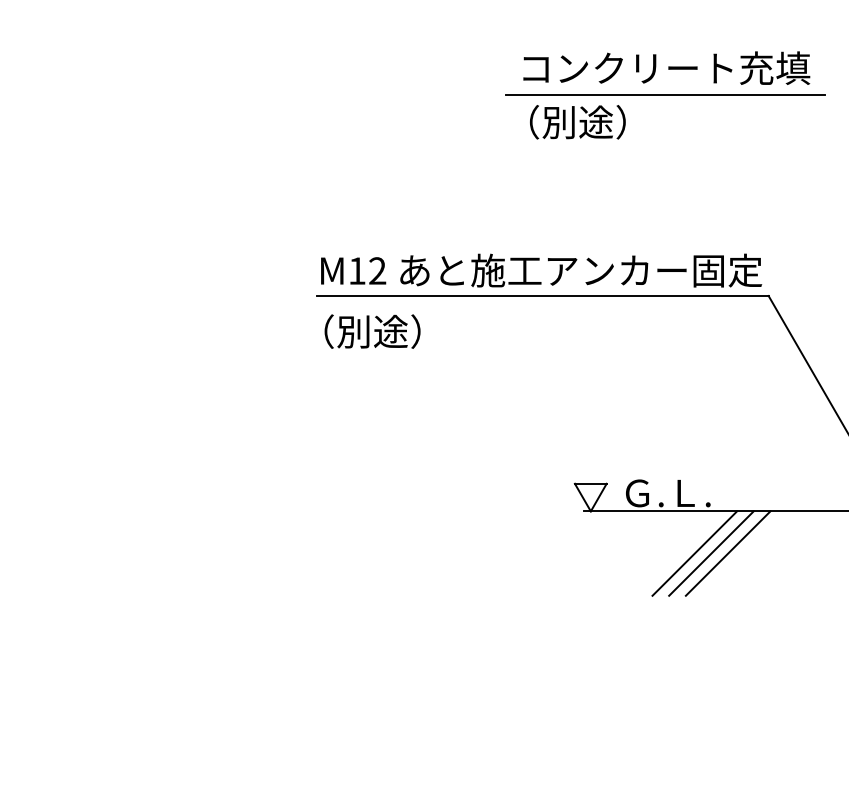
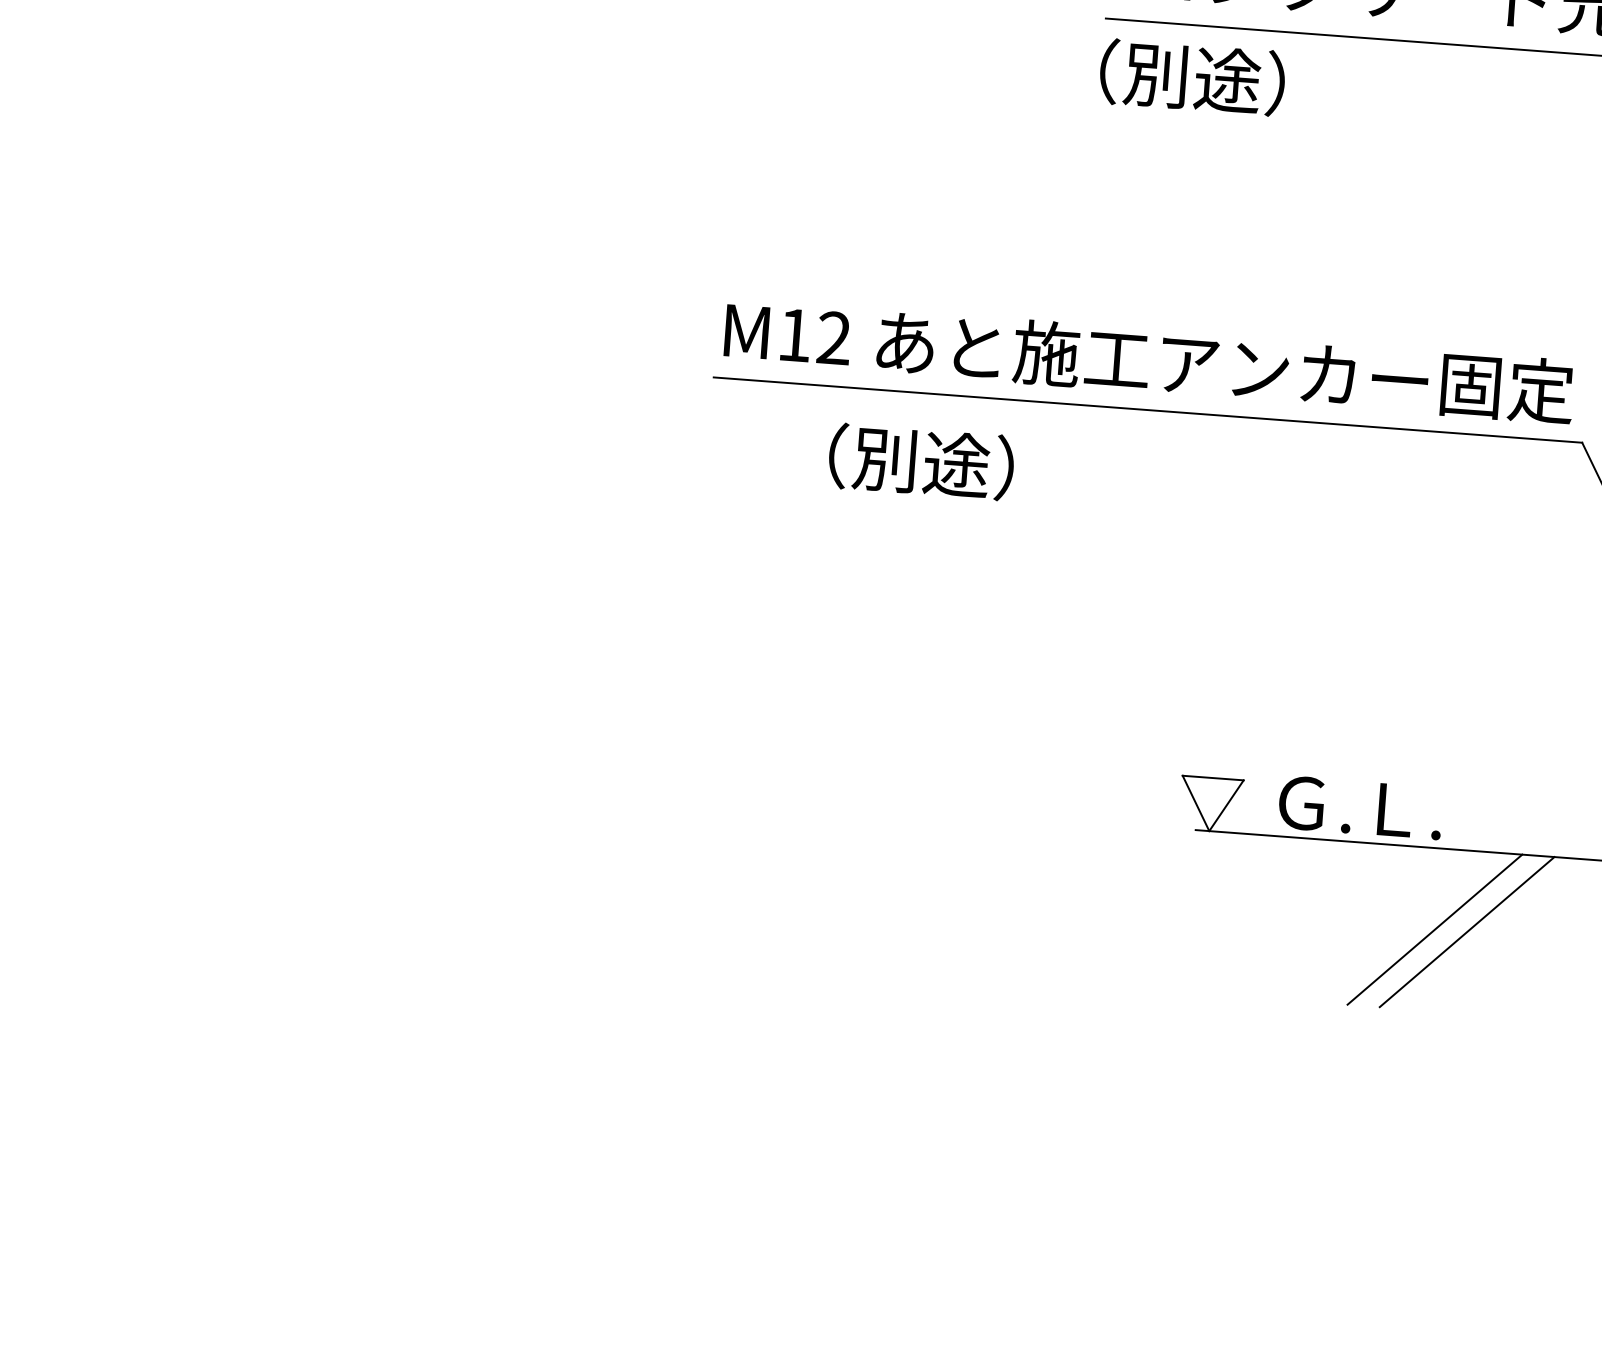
text: (577, 122) -> (1191, 77), moved
text: (372, 331) -> (921, 461), moved
line: (694, 553) -> (1402, 927), removed

